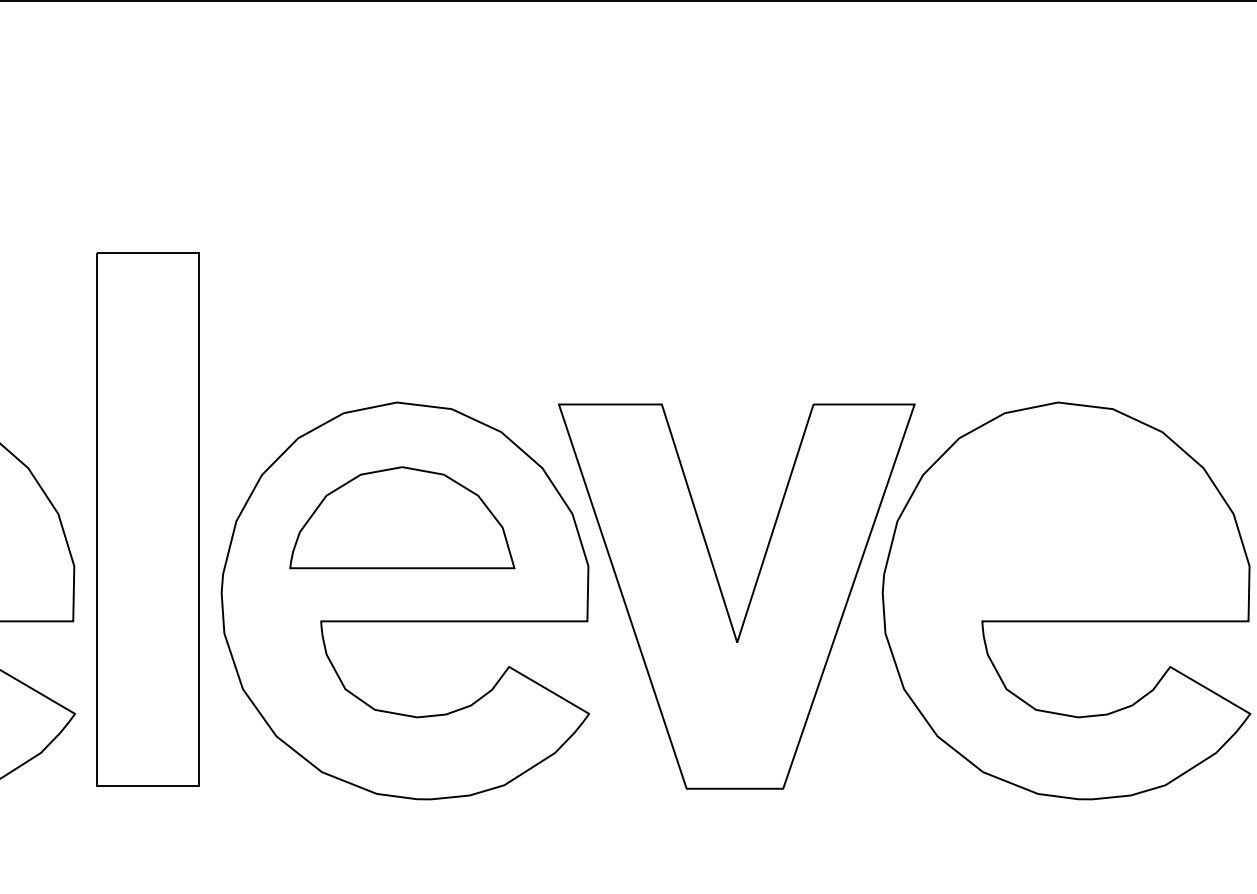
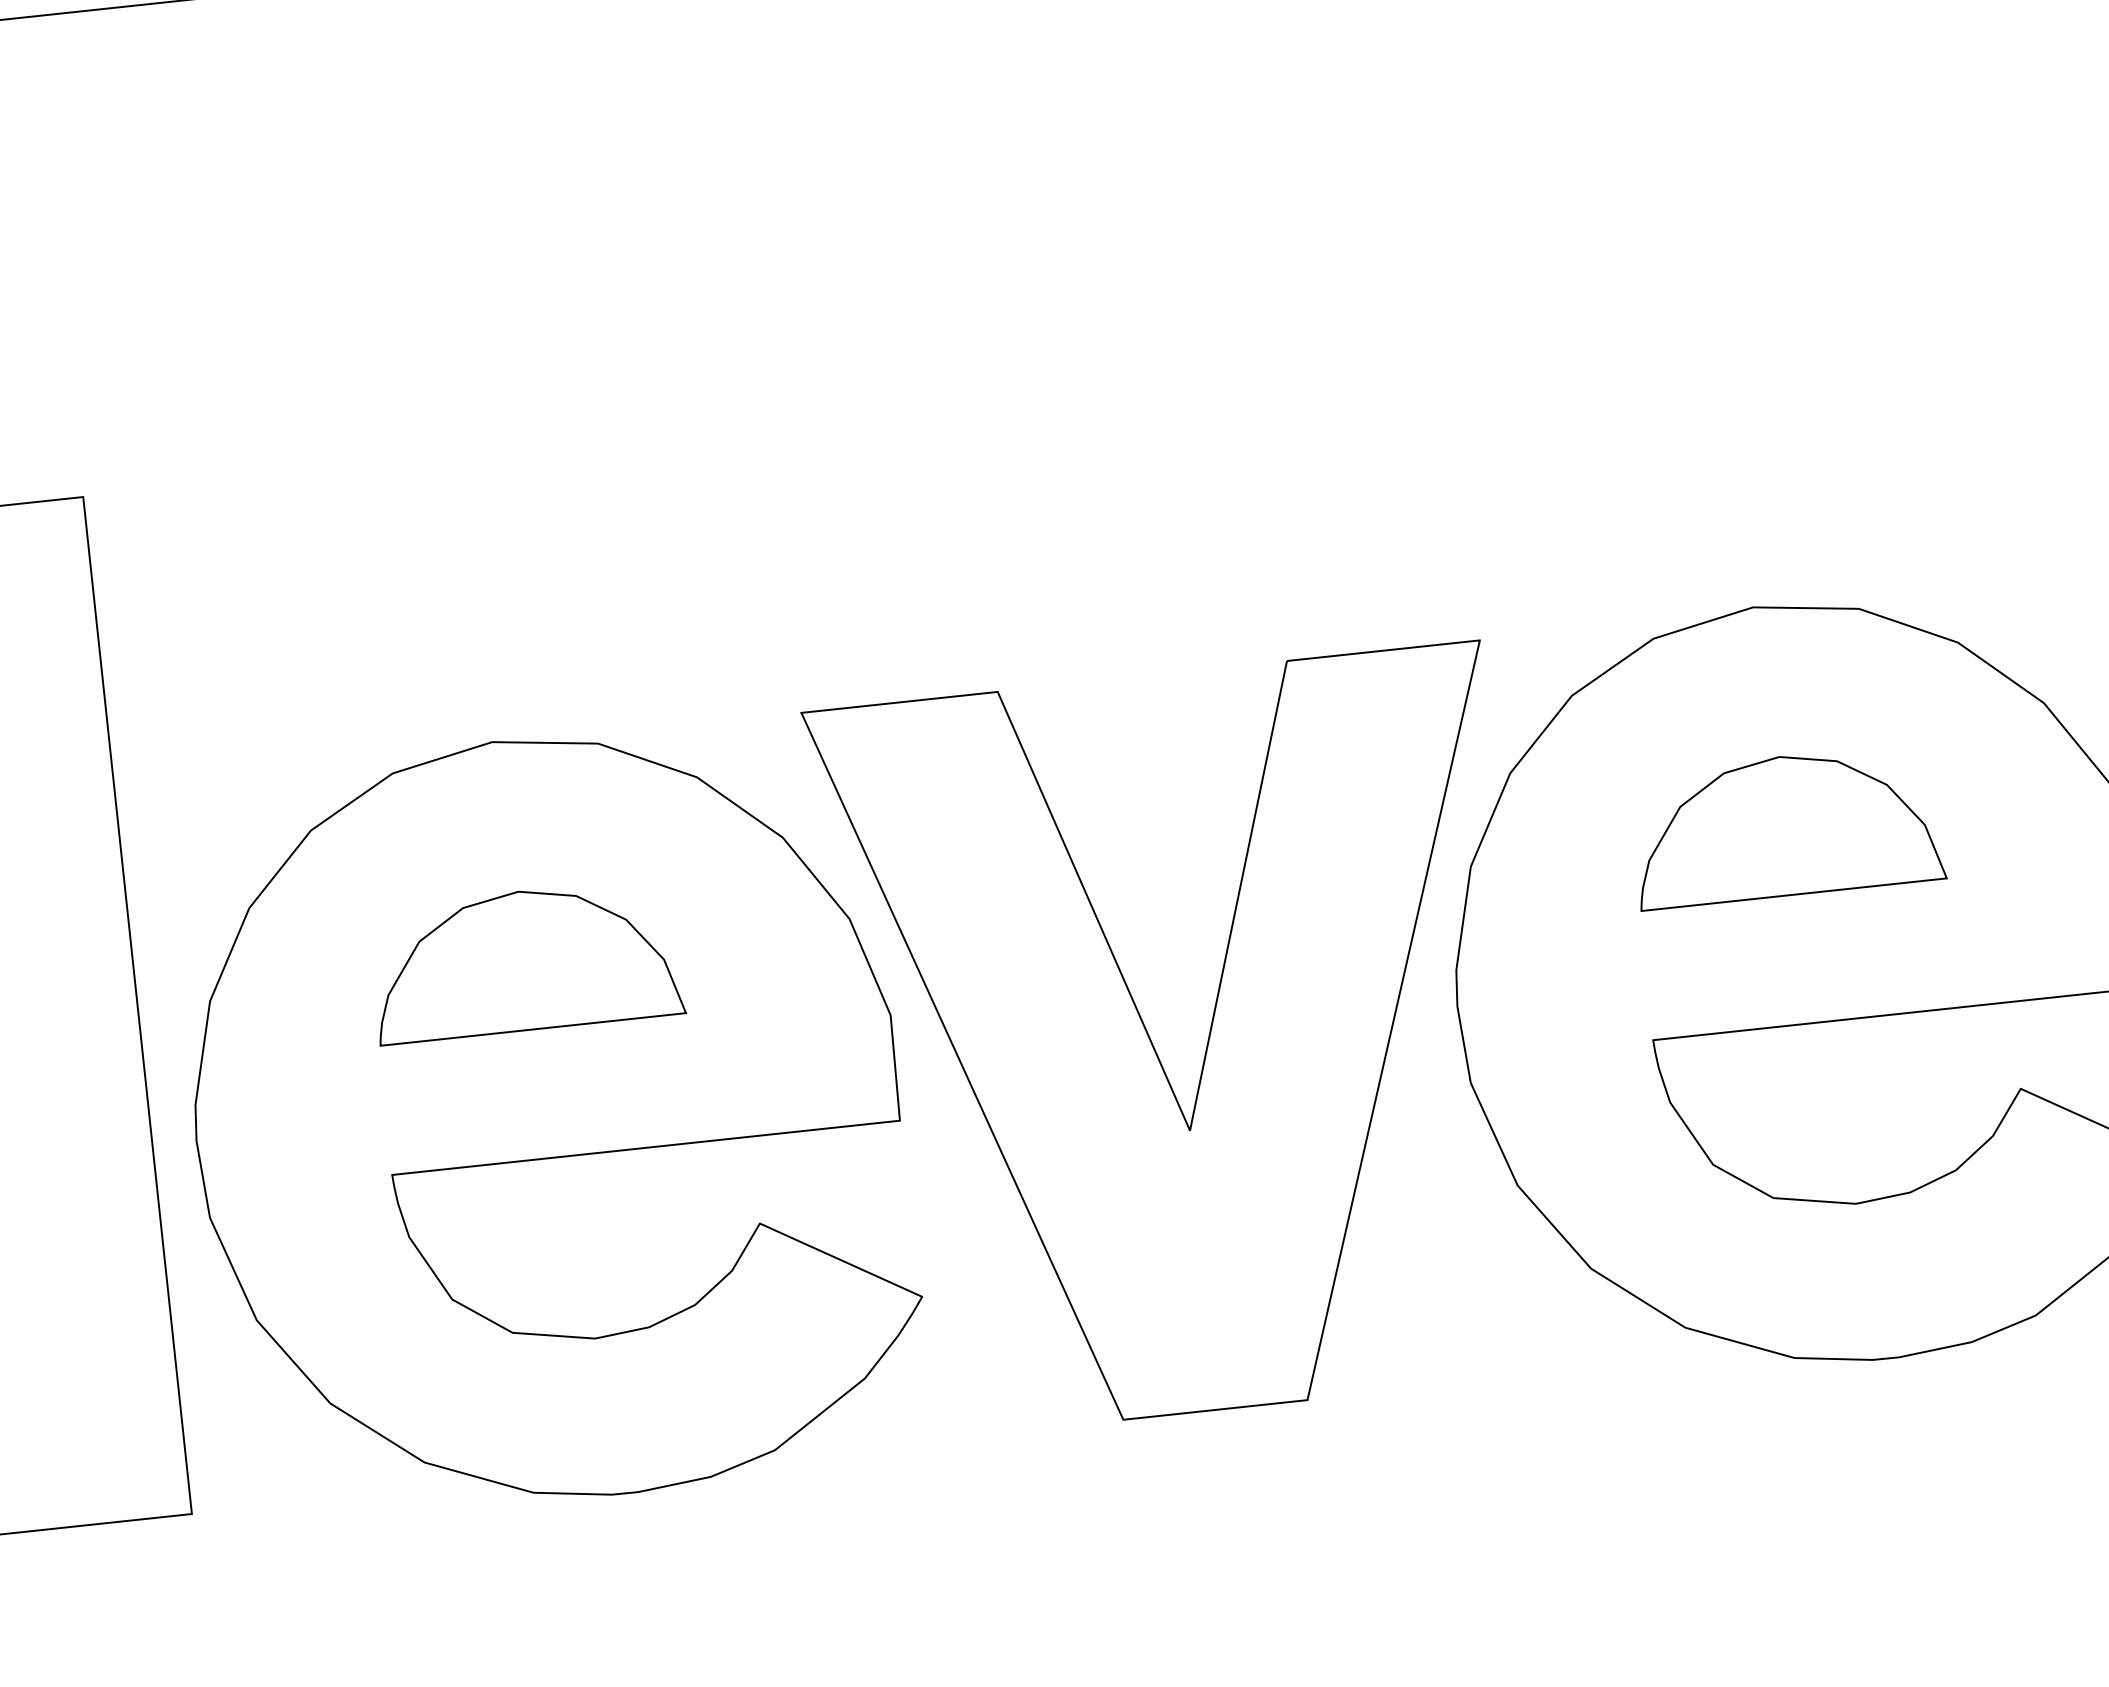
part: (402, 517) -> (526, 960), size x0.71
part: (1063, 517) -> (1786, 825), added

